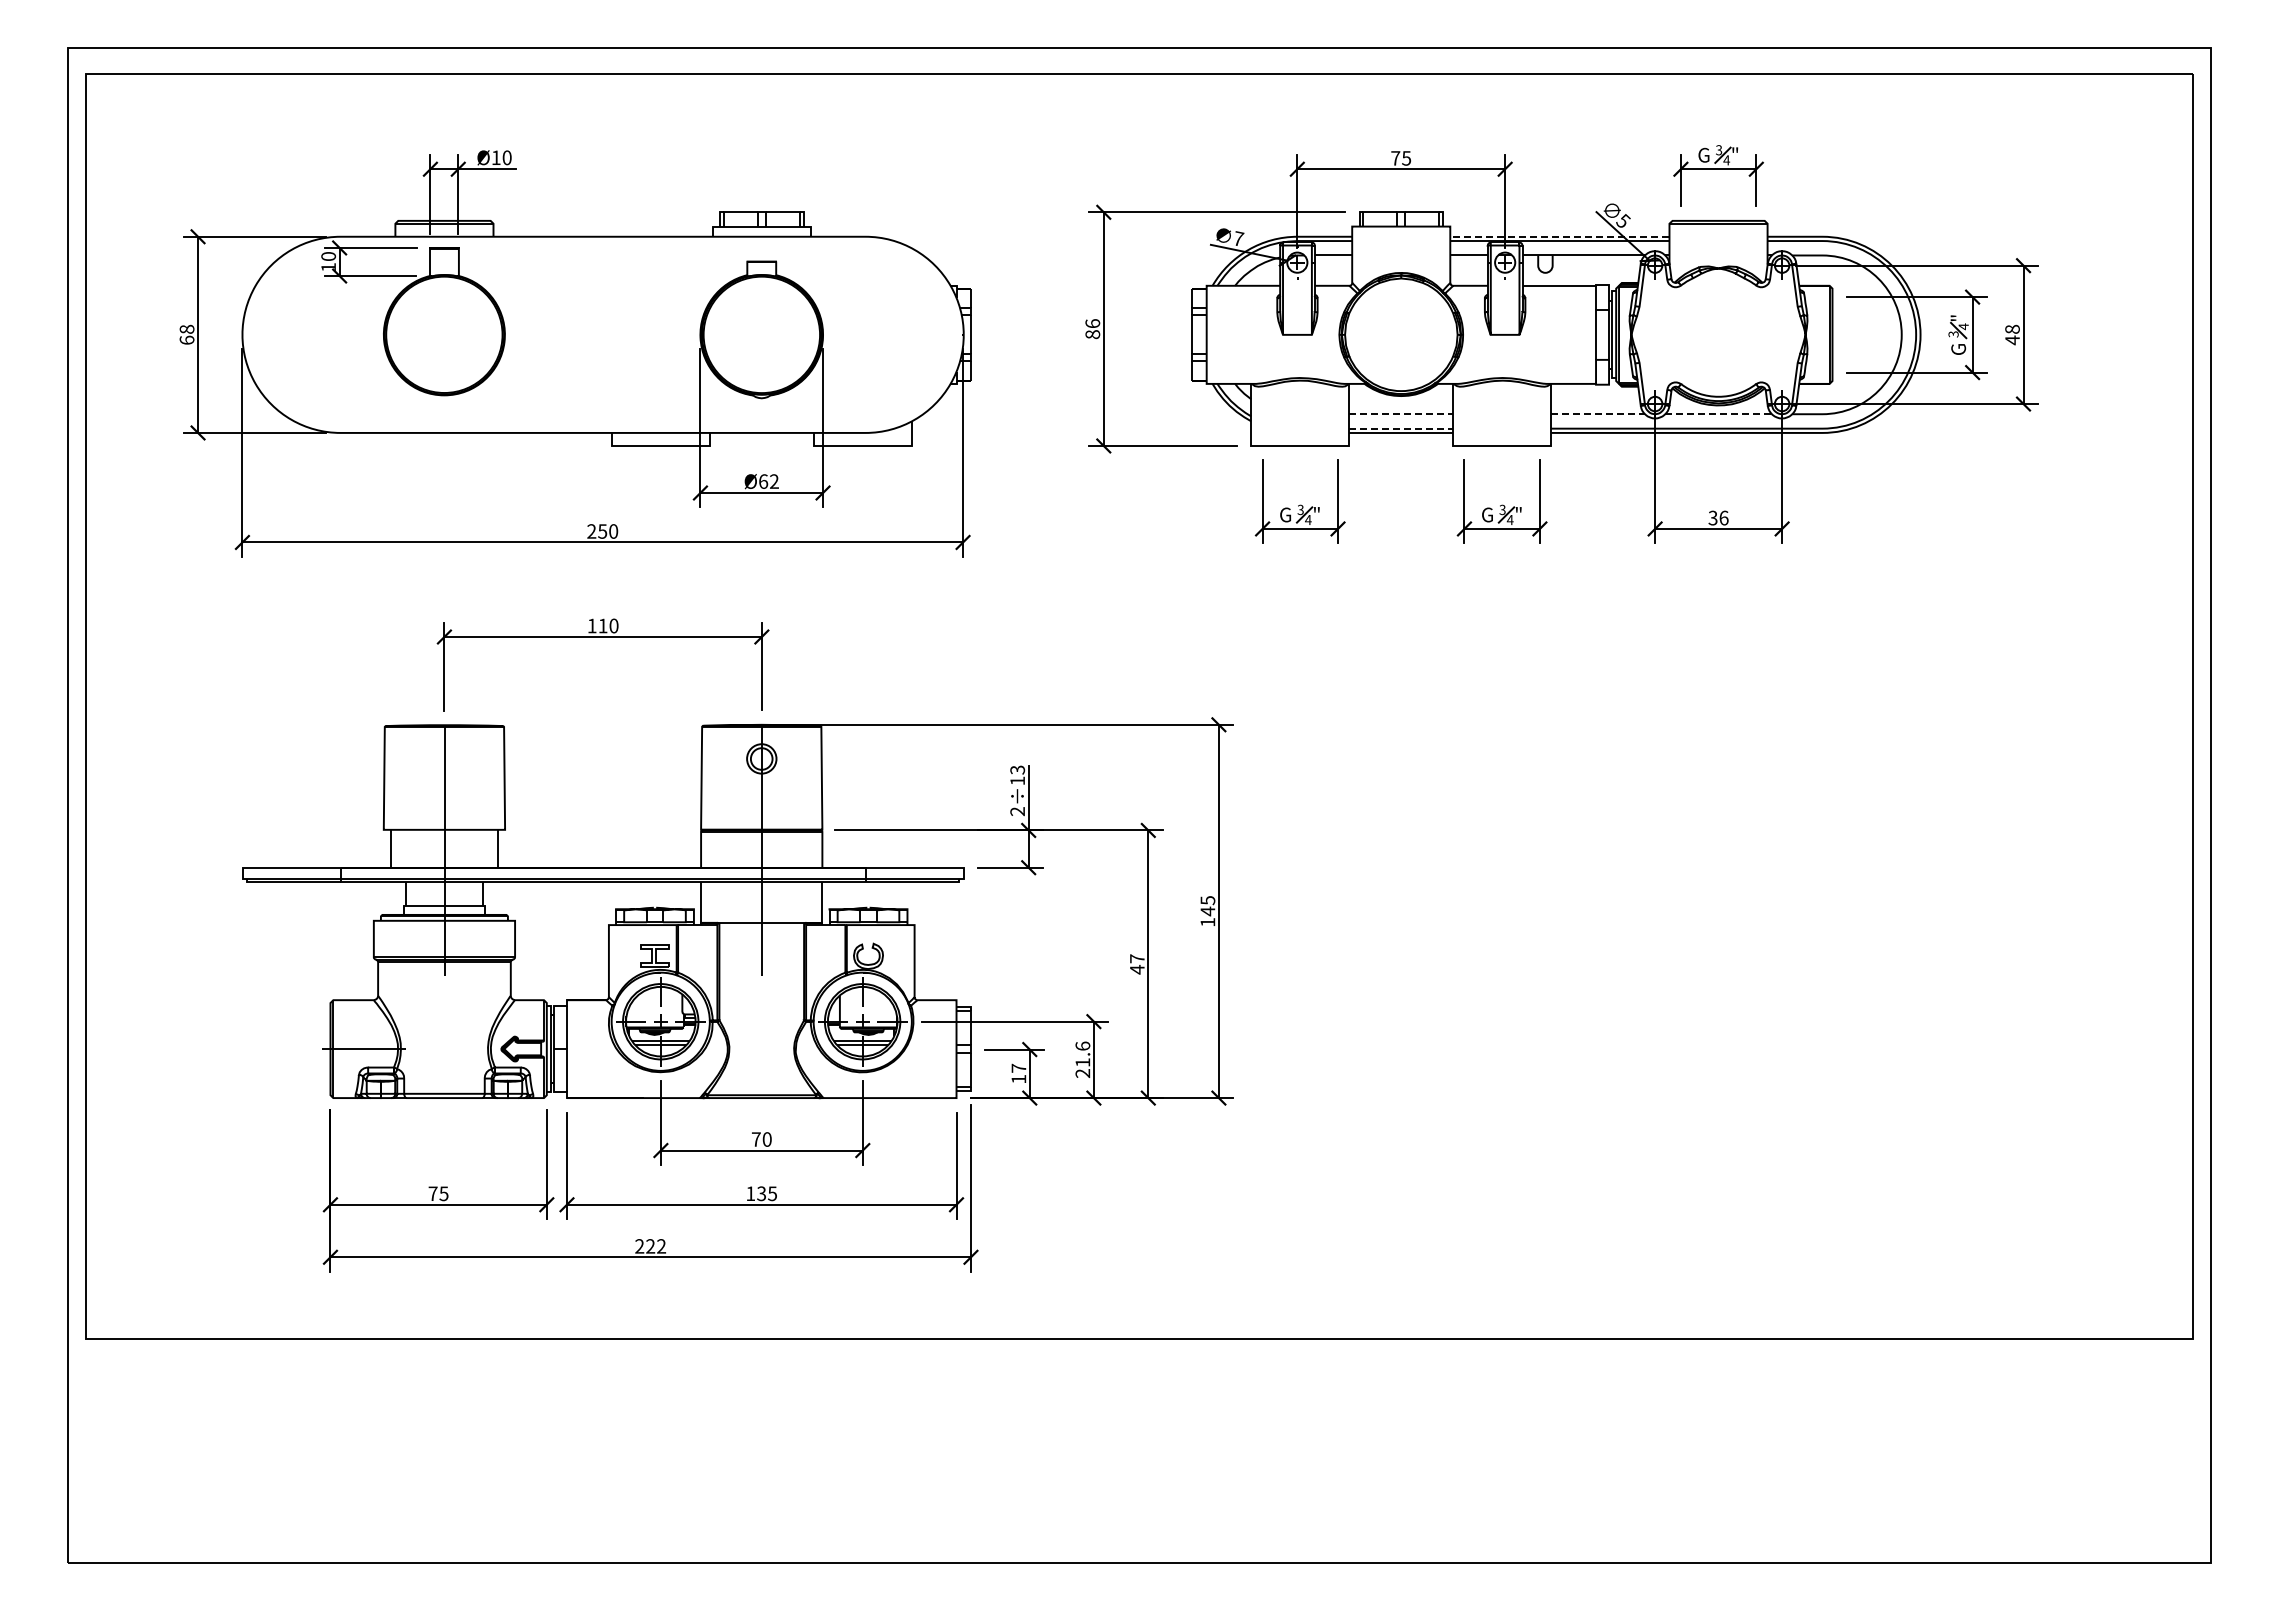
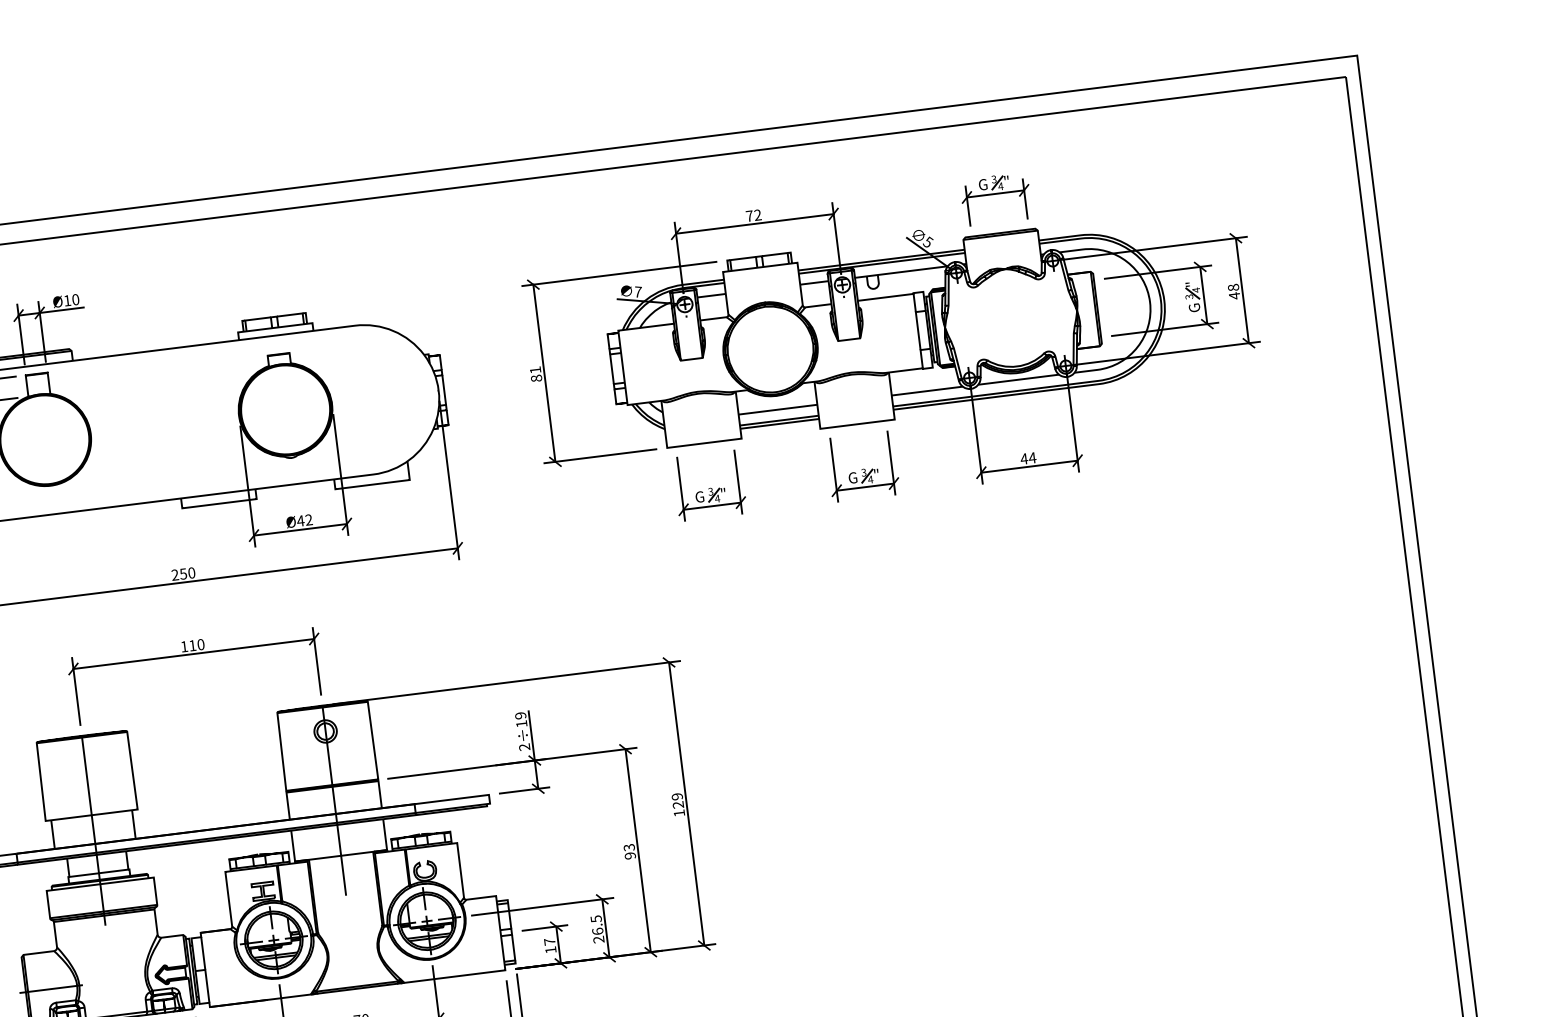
text: (1406, 158) -> (757, 215), 75 -> 72
line: (1559, 236) -> (881, 259), dashed -> solid
text: (1092, 323) -> (535, 370), 86 -> 81
line: (1401, 414) -> (778, 409), dashed -> solid
line: (1598, 414) -> (927, 391), dashed -> solid
line: (1719, 414) -> (1019, 379), dashed -> solid
line: (1401, 428) -> (779, 420), dashed -> solid
text: (763, 481) -> (300, 520), Ø62 -> Ø42
text: (1718, 517) -> (1028, 458), 36 -> 44
text: (1017, 769) -> (520, 715), 2÷13 -> 2÷19
text: (1207, 906) -> (677, 801), 145 -> 129
text: (1137, 964) -> (629, 851), 47 -> 93
text: (1082, 1053) -> (596, 924), 21.6 -> 26.5

